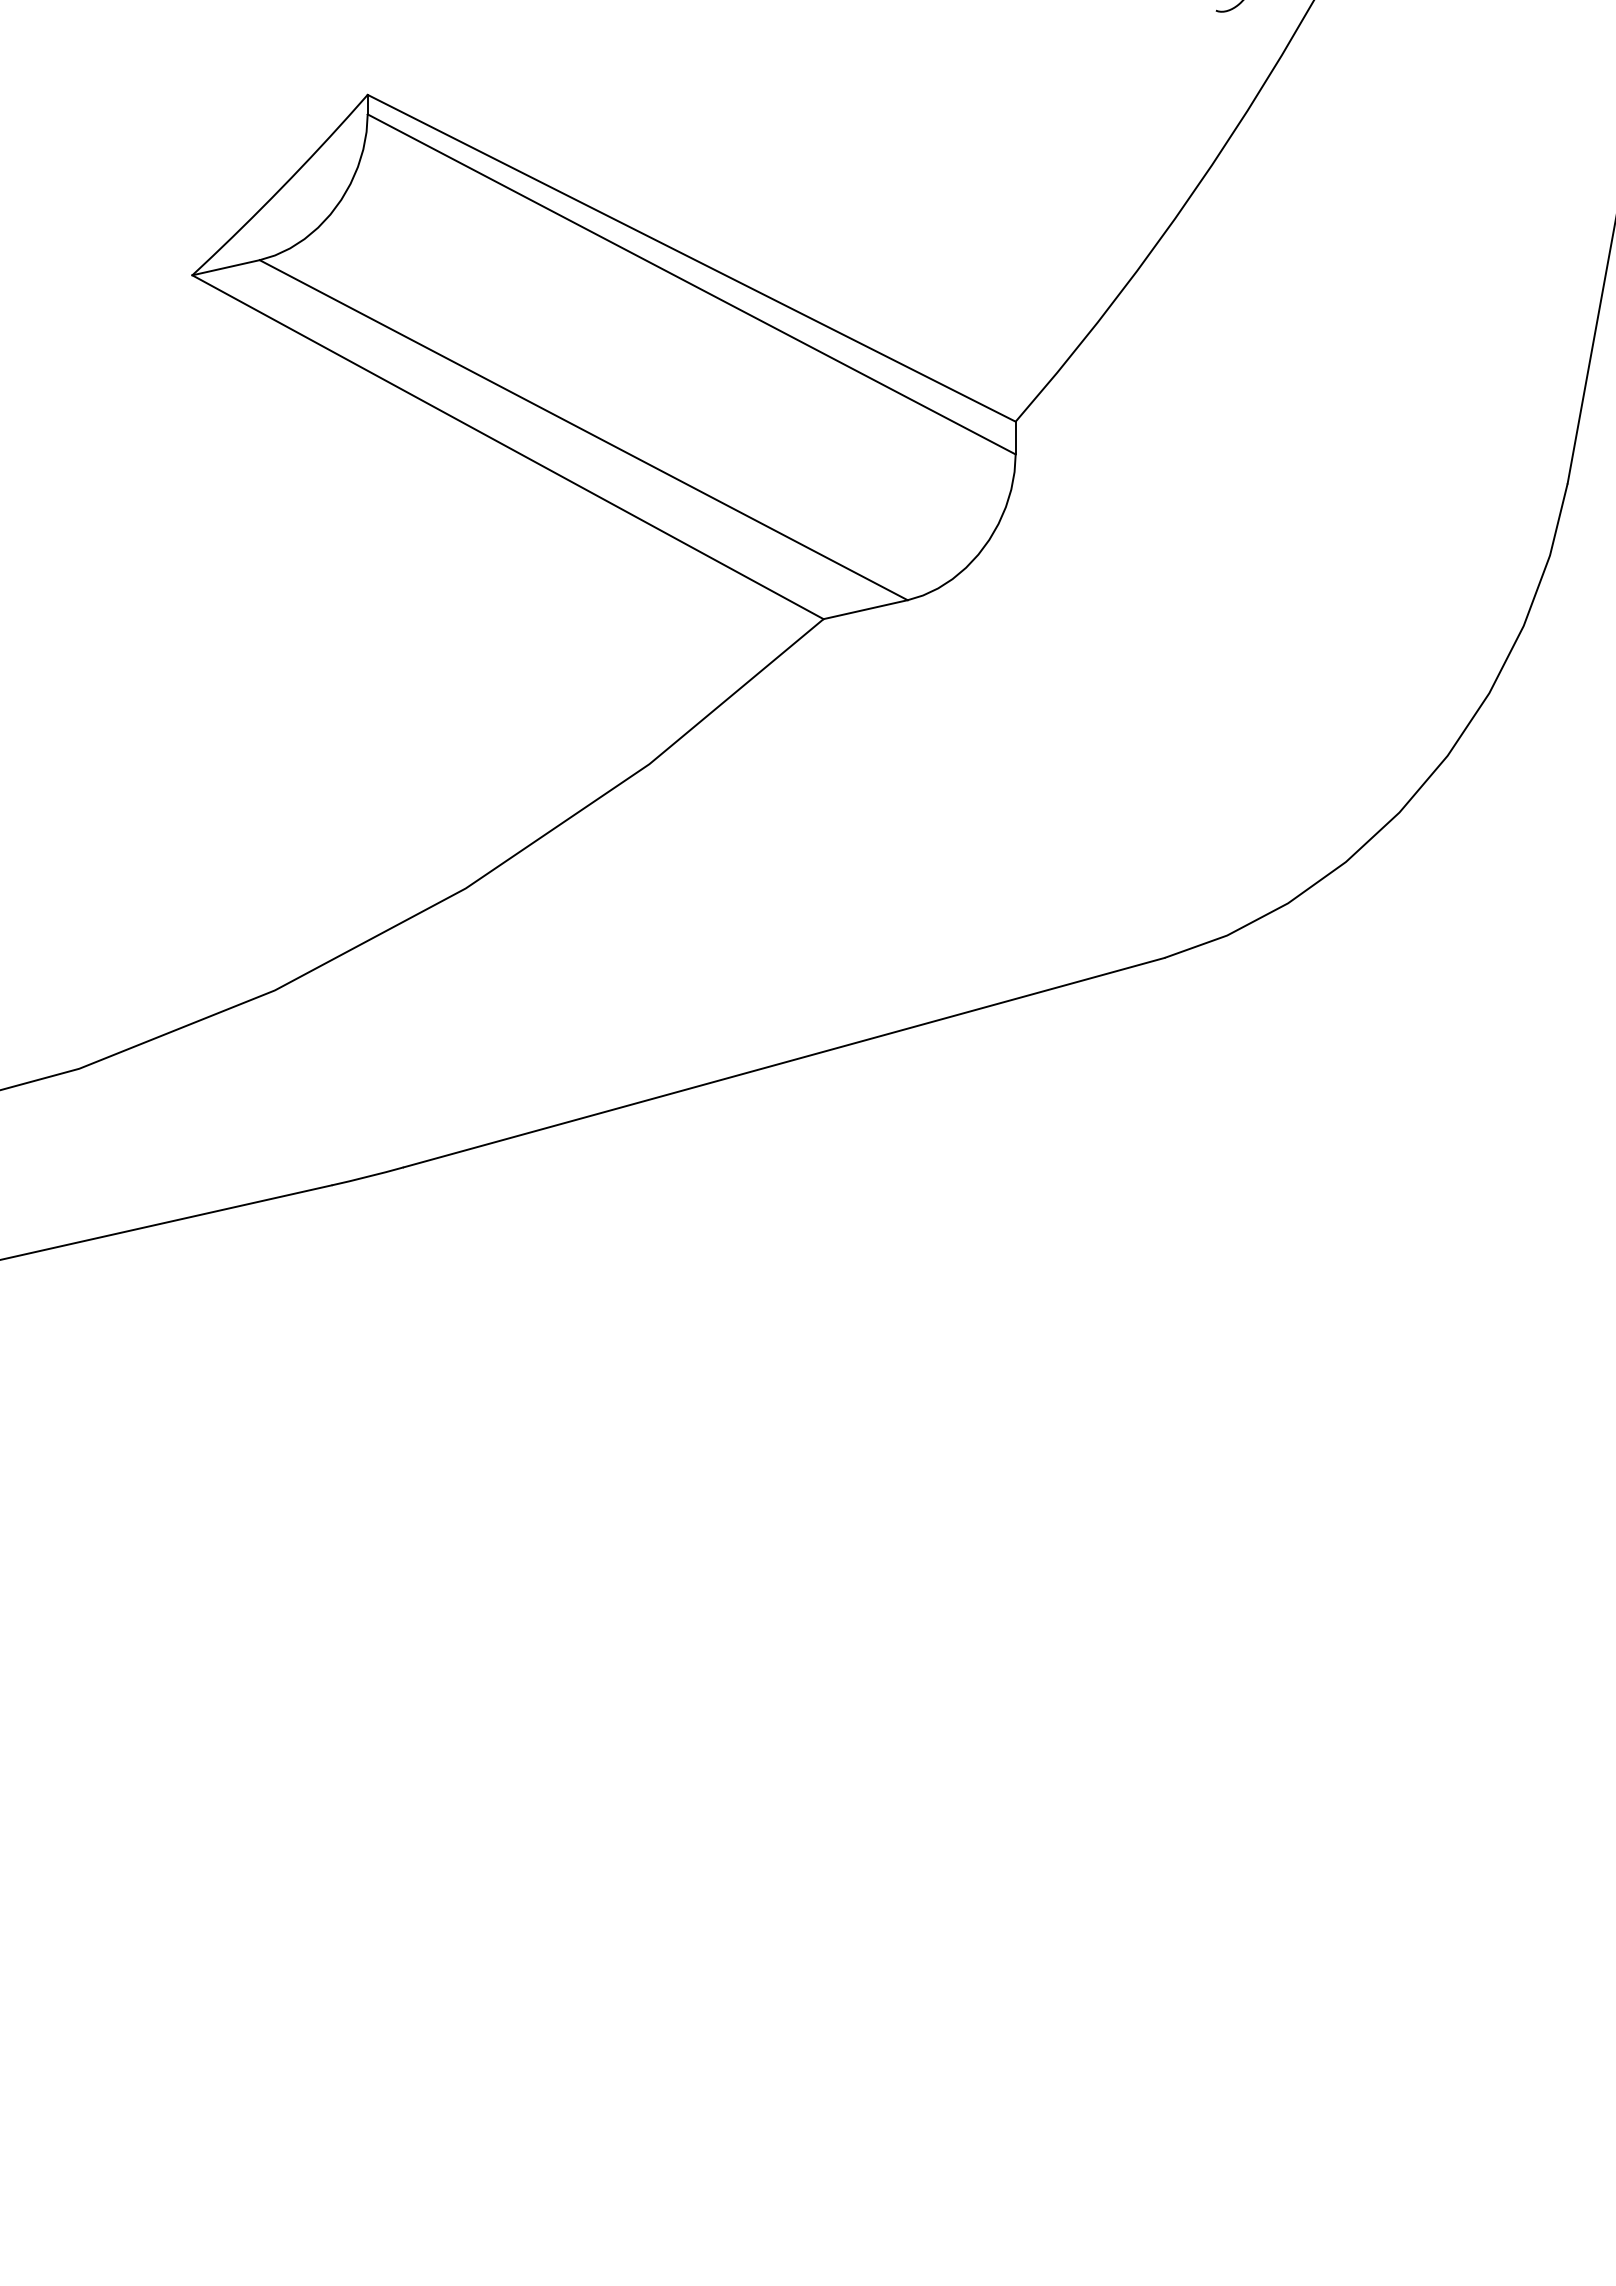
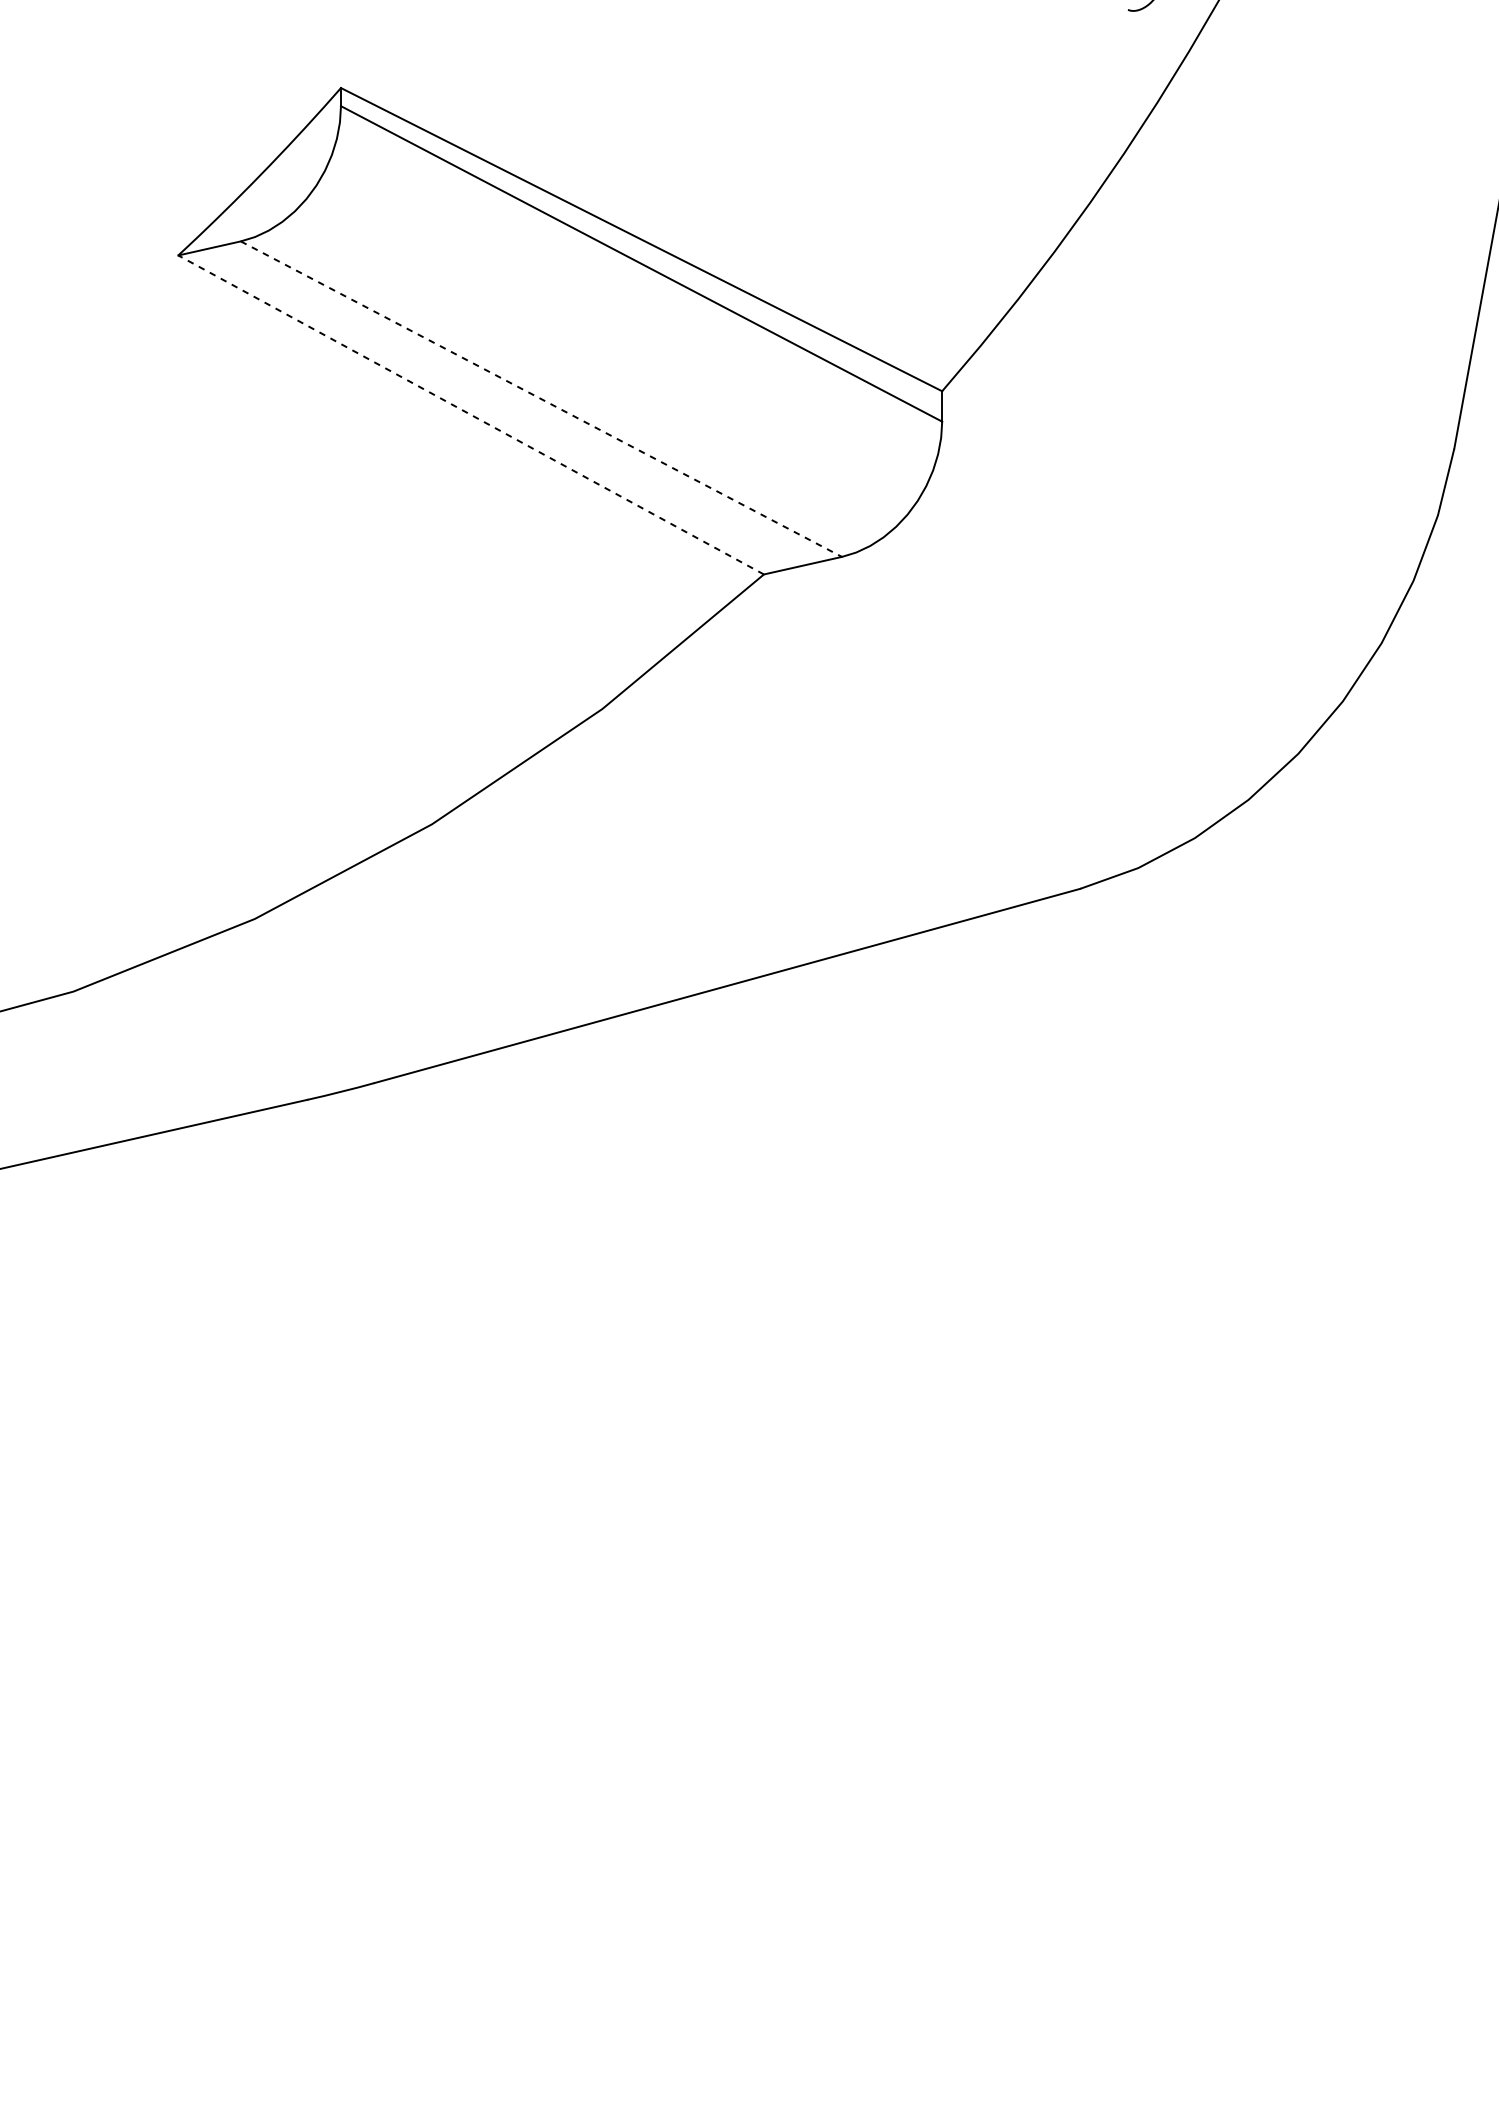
line: (583, 430) -> (541, 399), solid -> dashed
line: (507, 447) -> (470, 415), solid -> dashed

